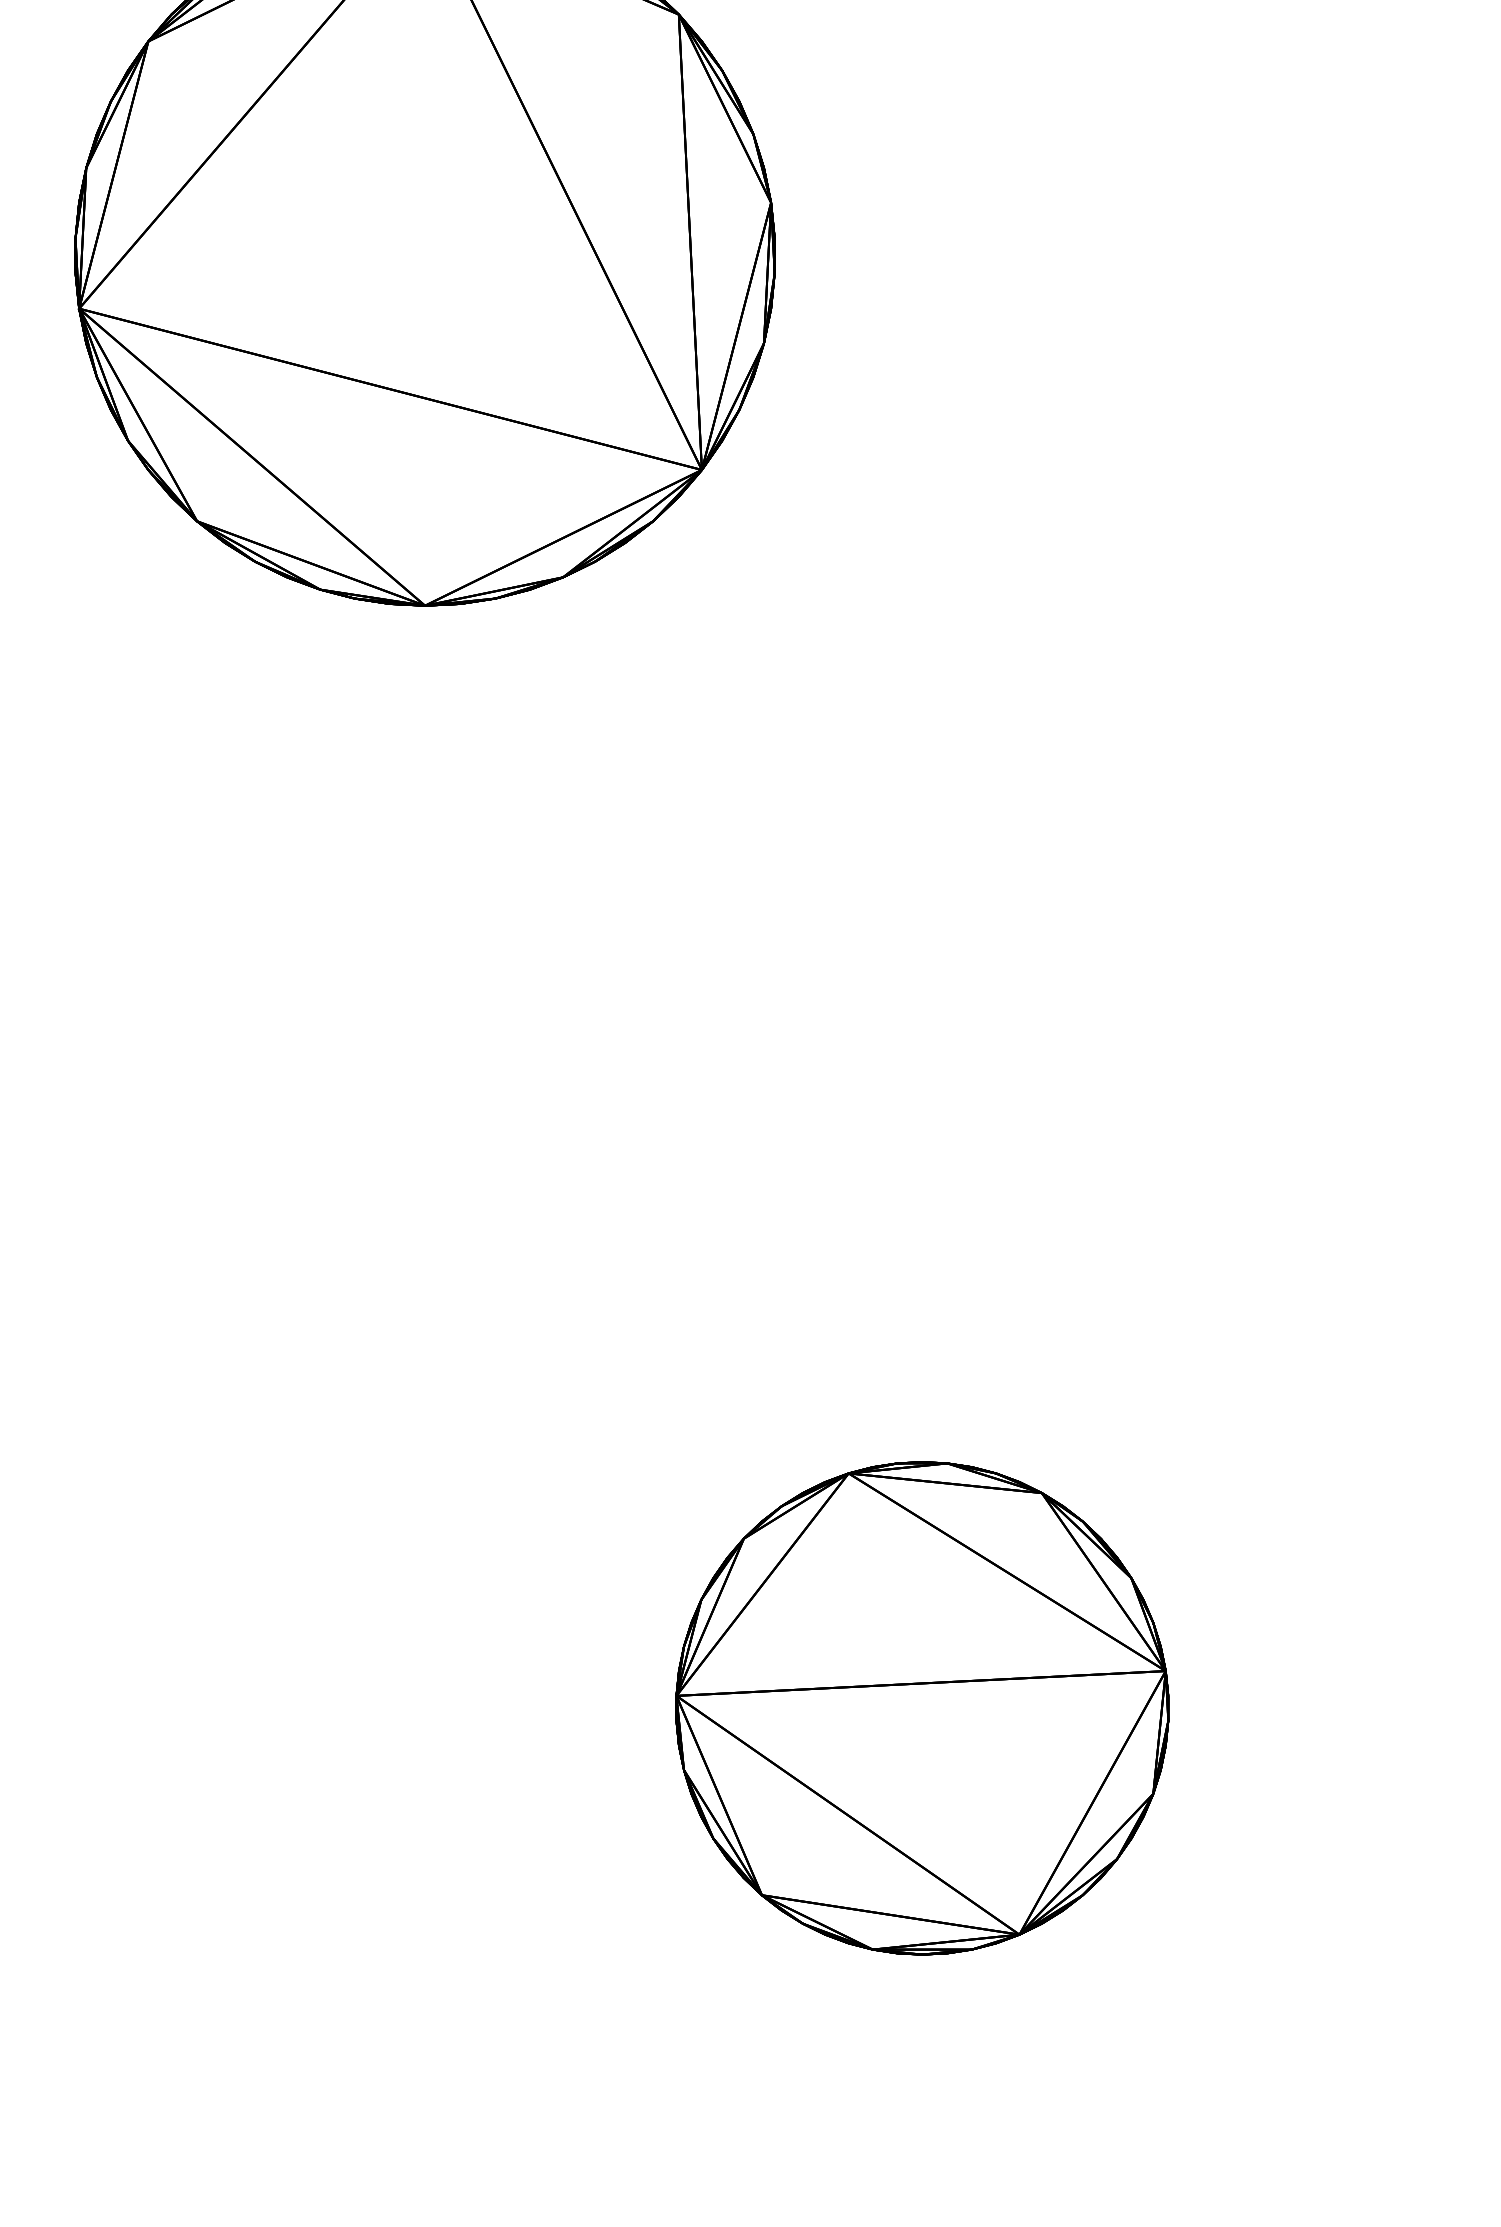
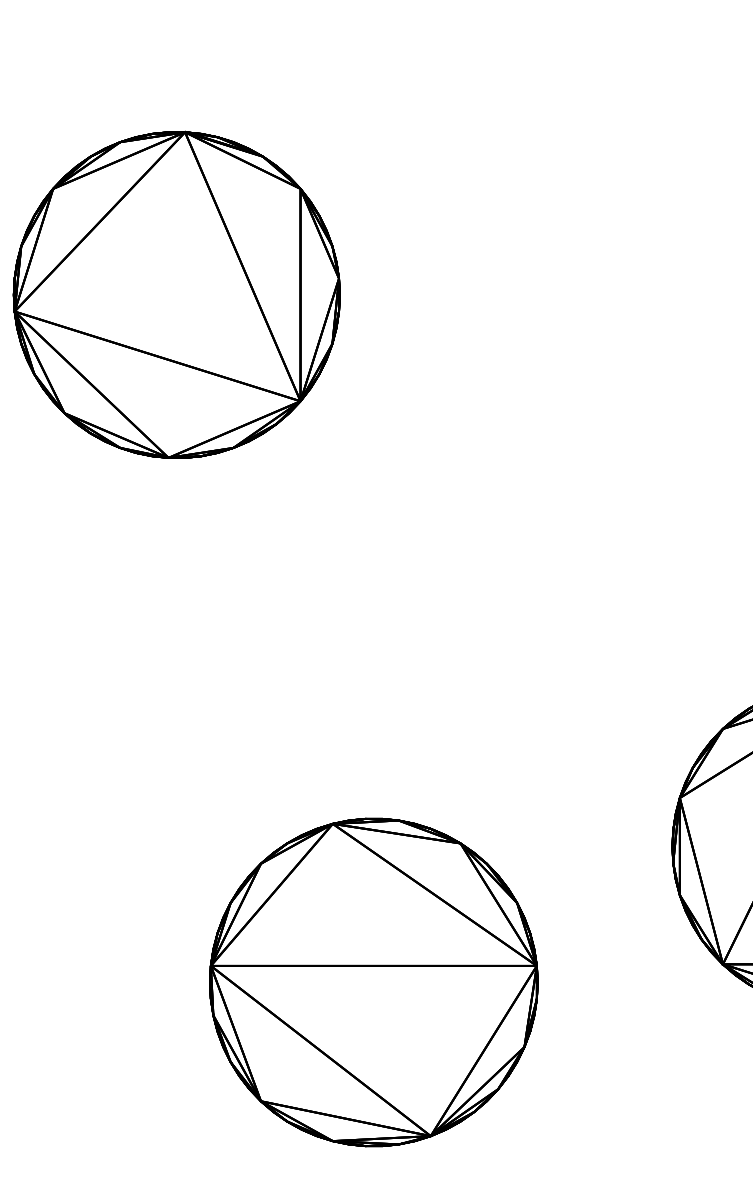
part: (921, 1708) -> (373, 982), size x1.43

